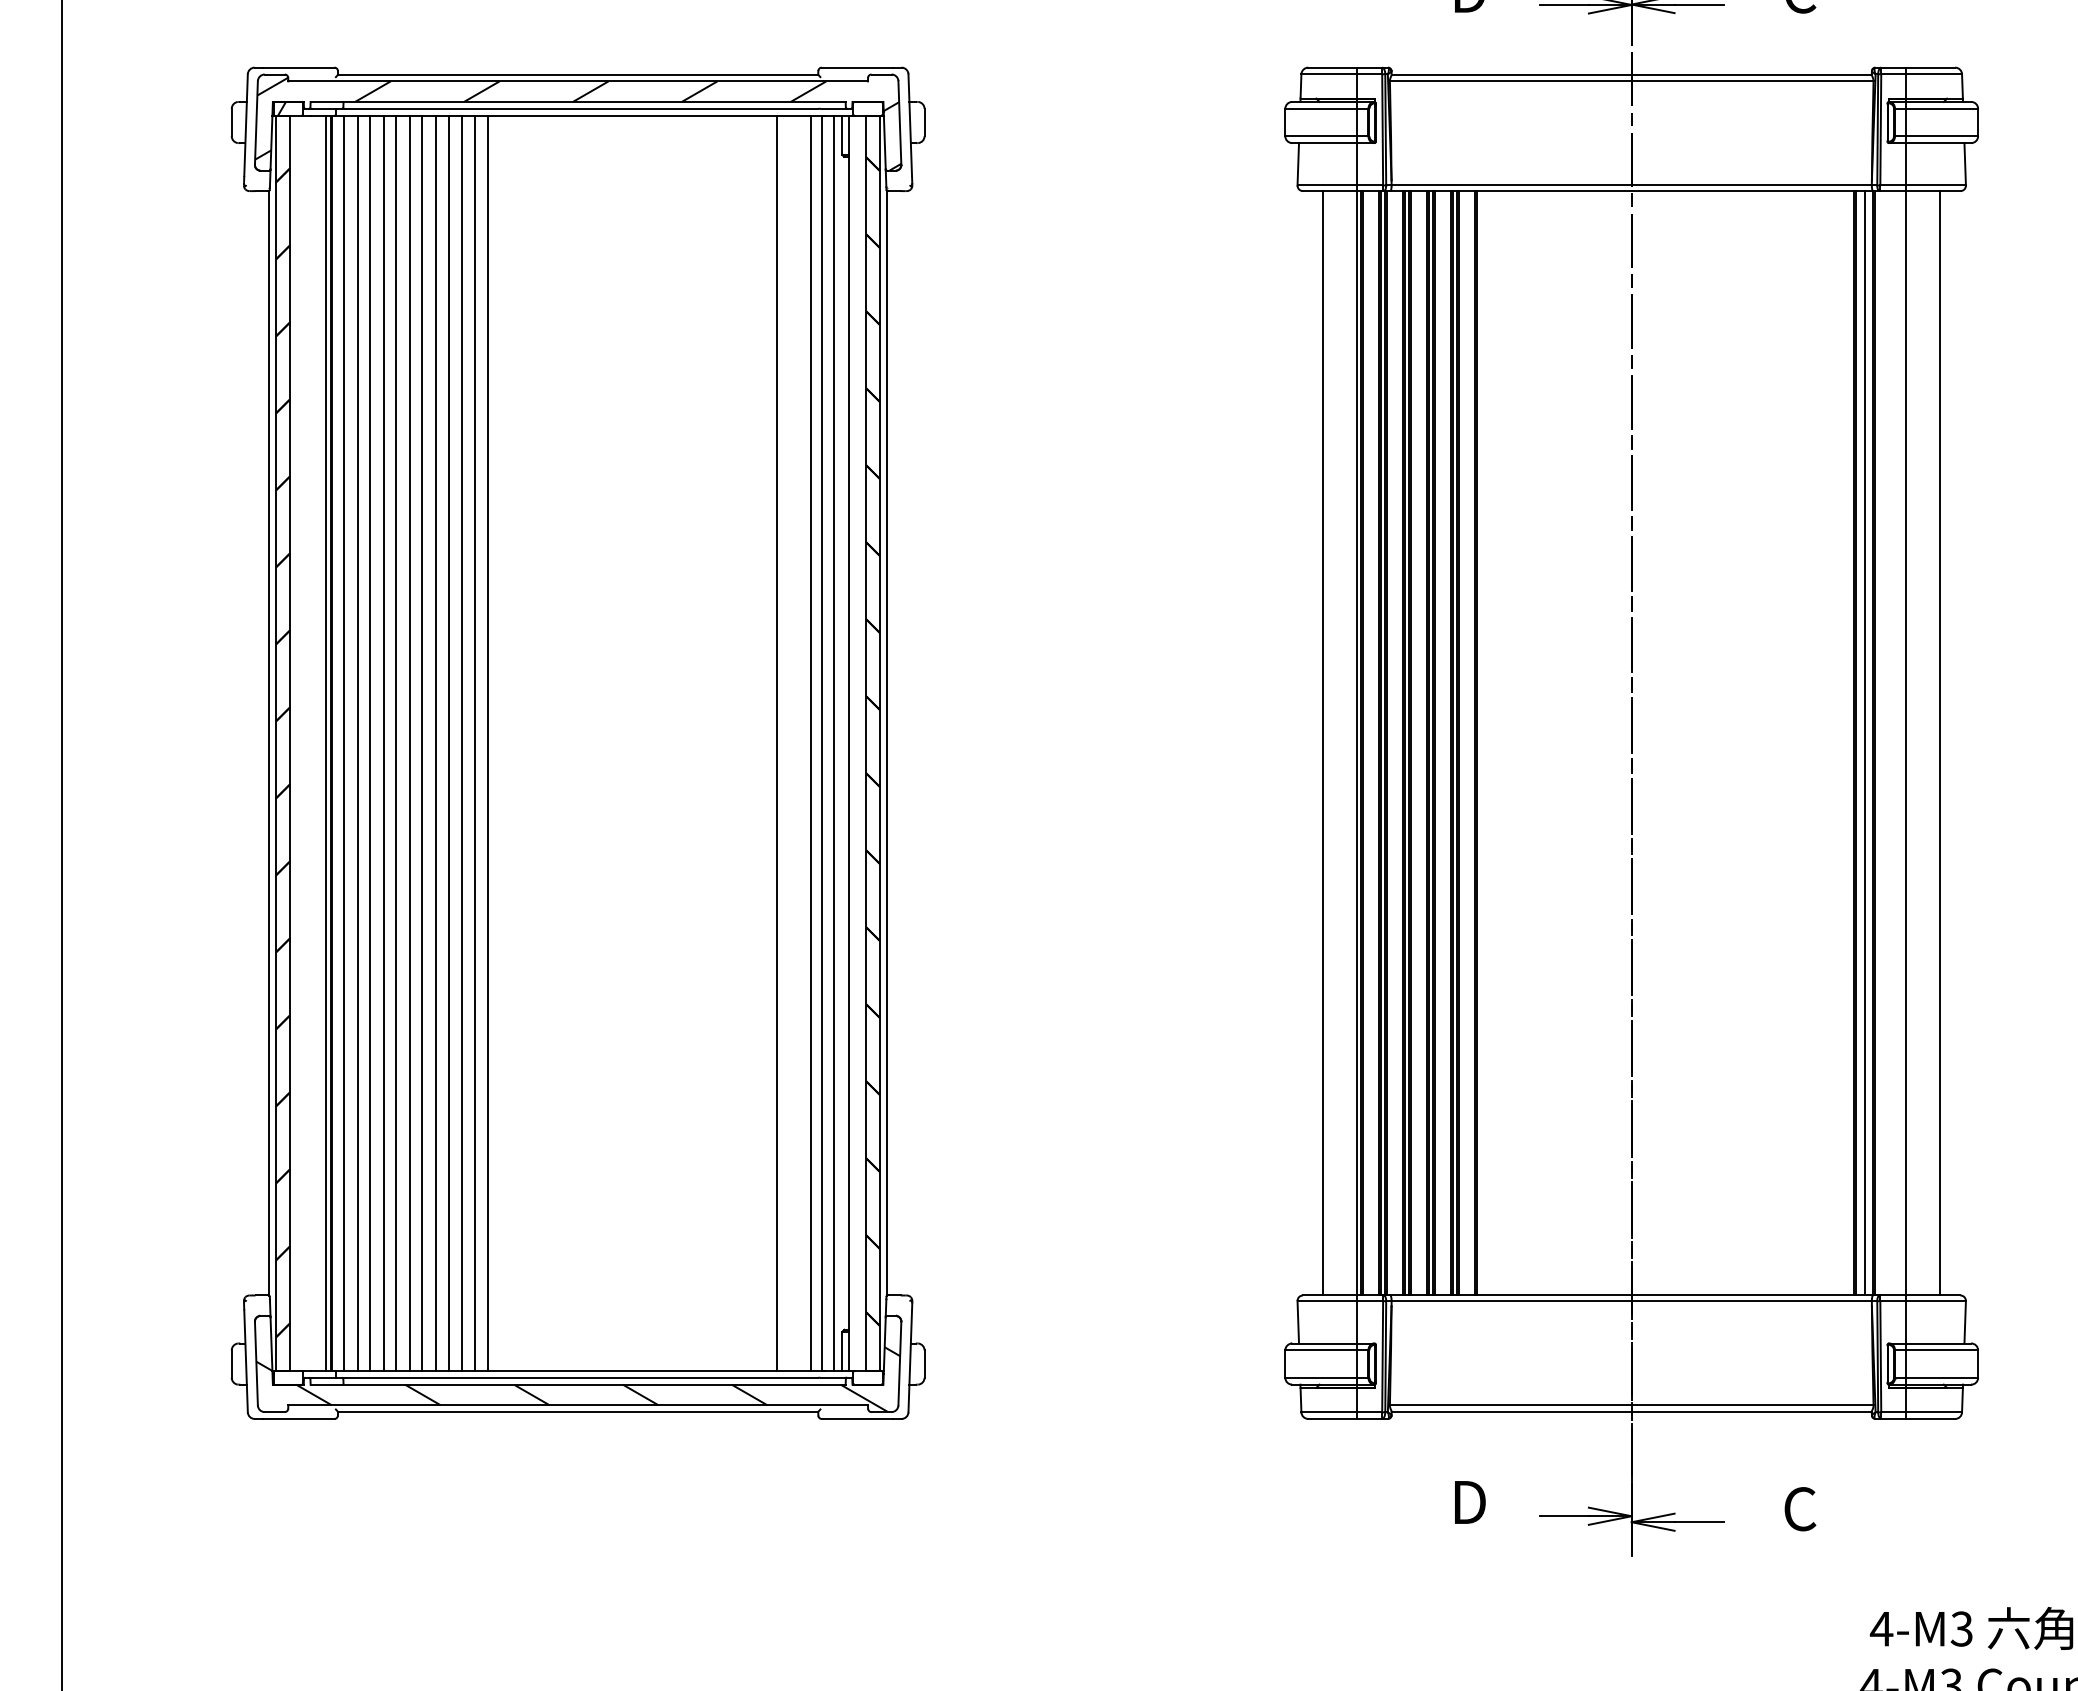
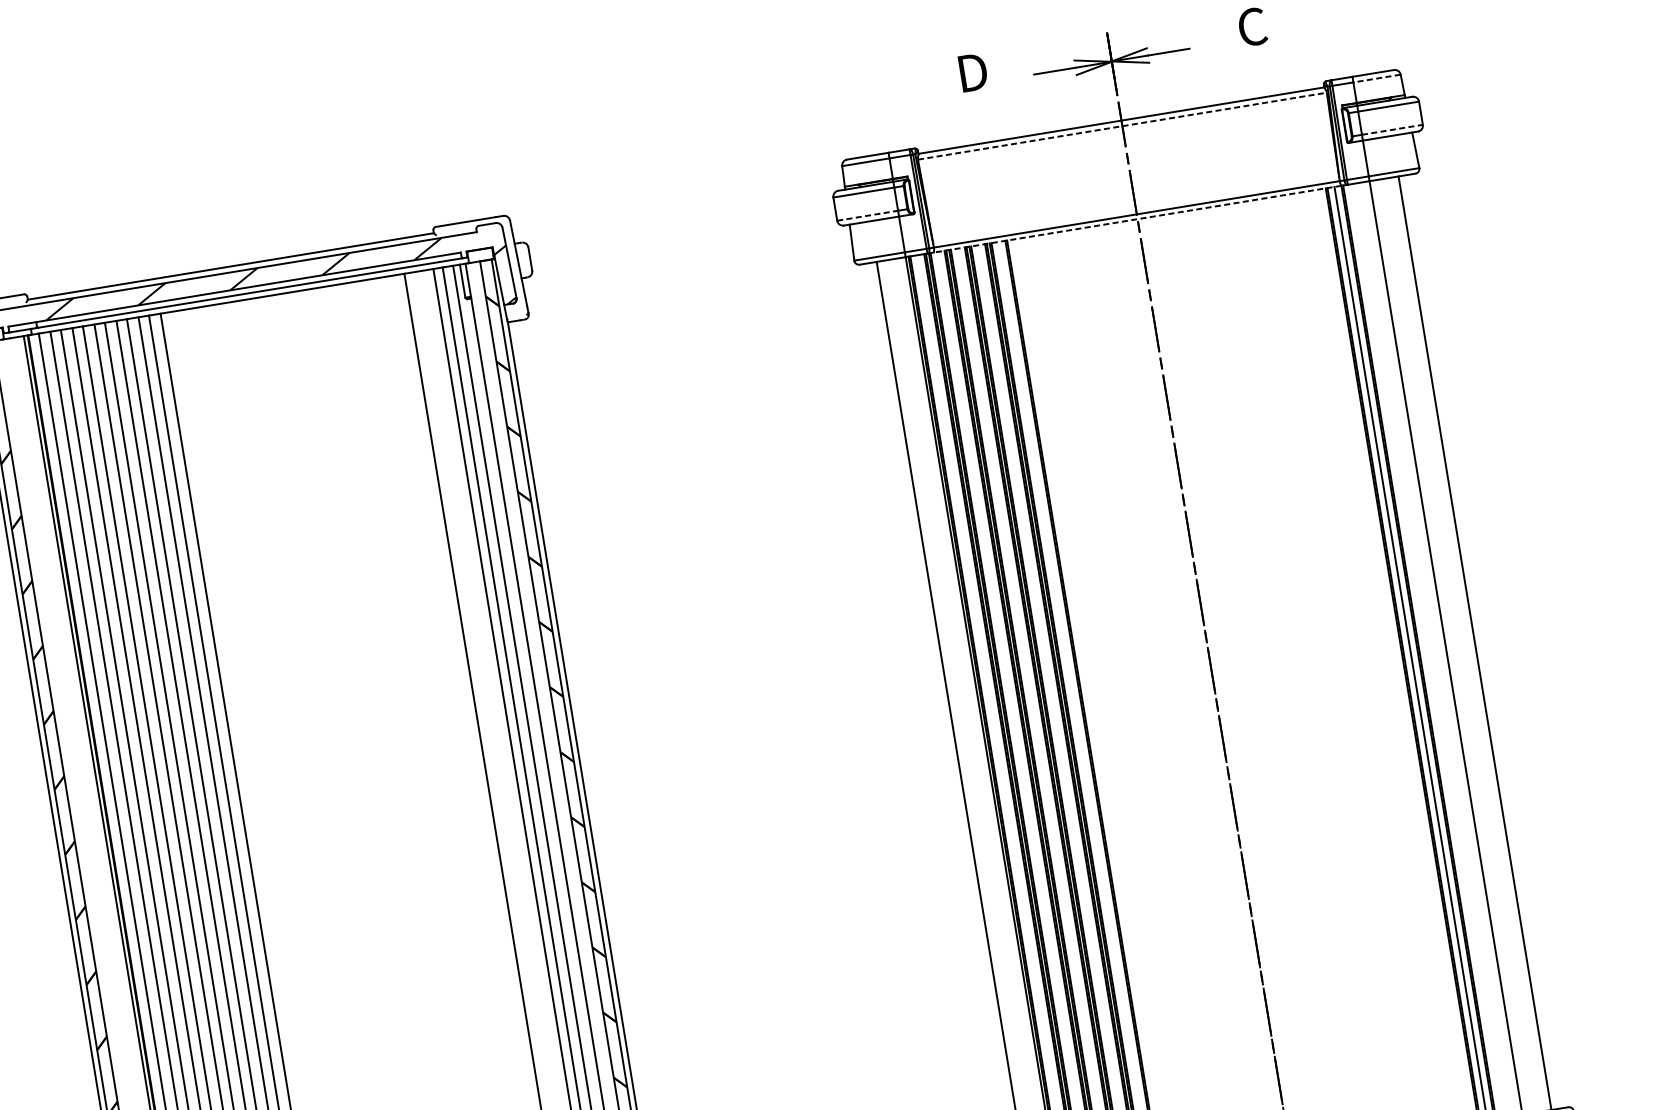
line: (1934, 74) -> (1377, 78), solid -> dashed
line: (1631, 81) -> (1122, 126), solid -> dashed
line: (1321, 136) -> (867, 215), solid -> dashed
line: (1942, 136) -> (1392, 129), solid -> dashed
line: (1631, 191) -> (1137, 219), solid -> dashed

